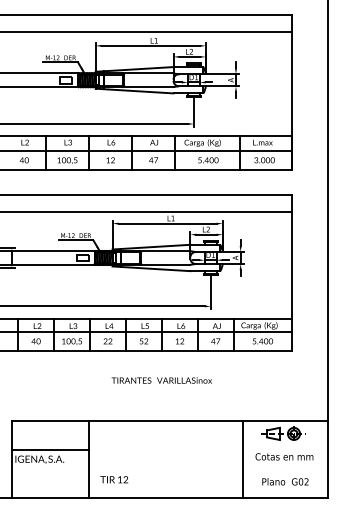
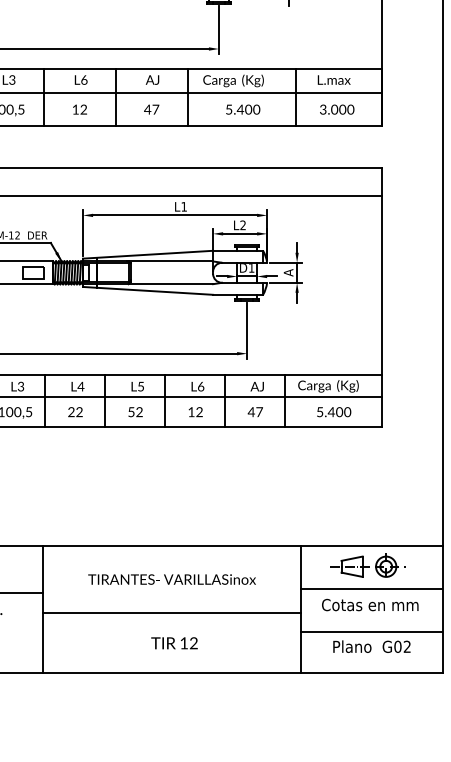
text: (161, 380) -> (171, 579), moved
line: (285, 447) -> (372, 589), added
line: (165, 461) -> (171, 612), added
line: (285, 472) -> (372, 631), added
text: (113, 479) -> (173, 642), moved

